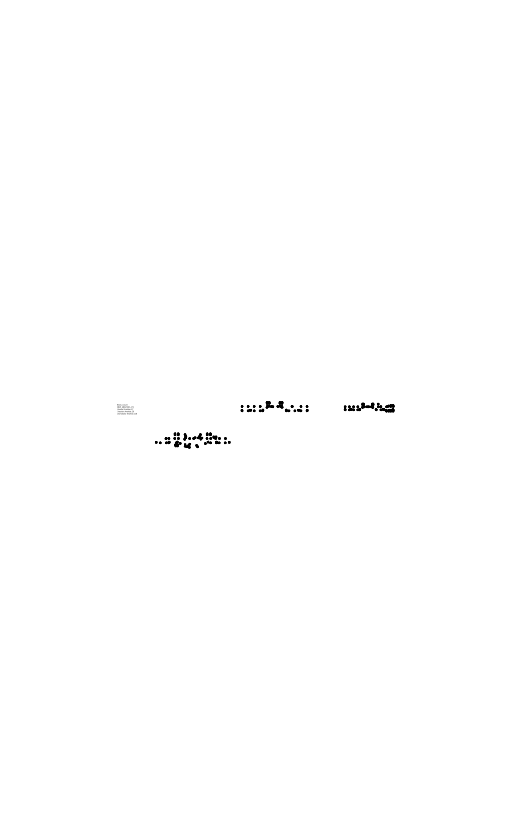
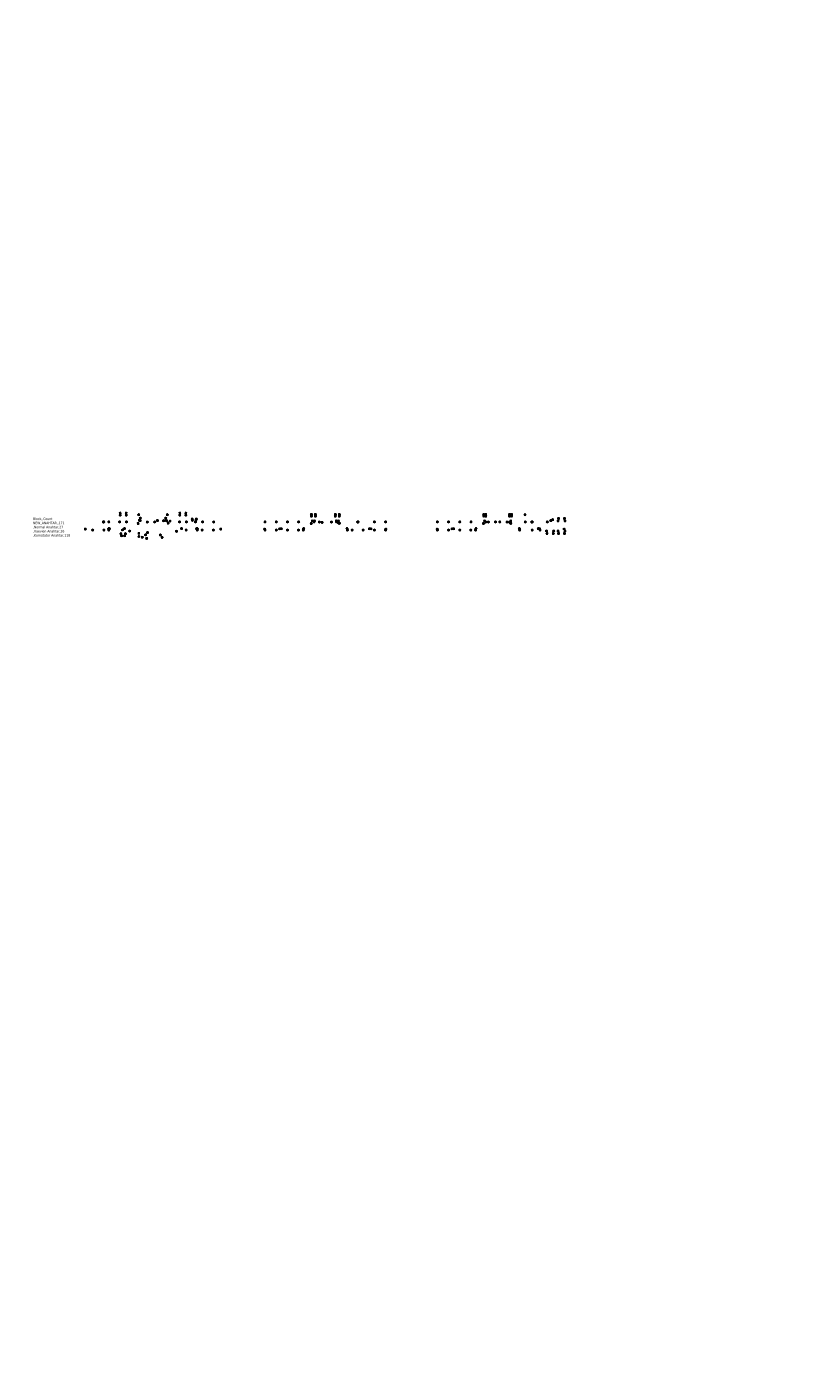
part: (368, 407) -> (499, 523), size x1.43
part: (192, 440) -> (152, 525), moved

